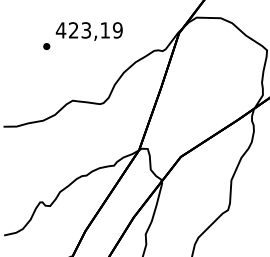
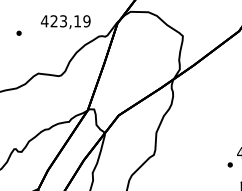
text: (88, 30) -> (65, 21), moved

